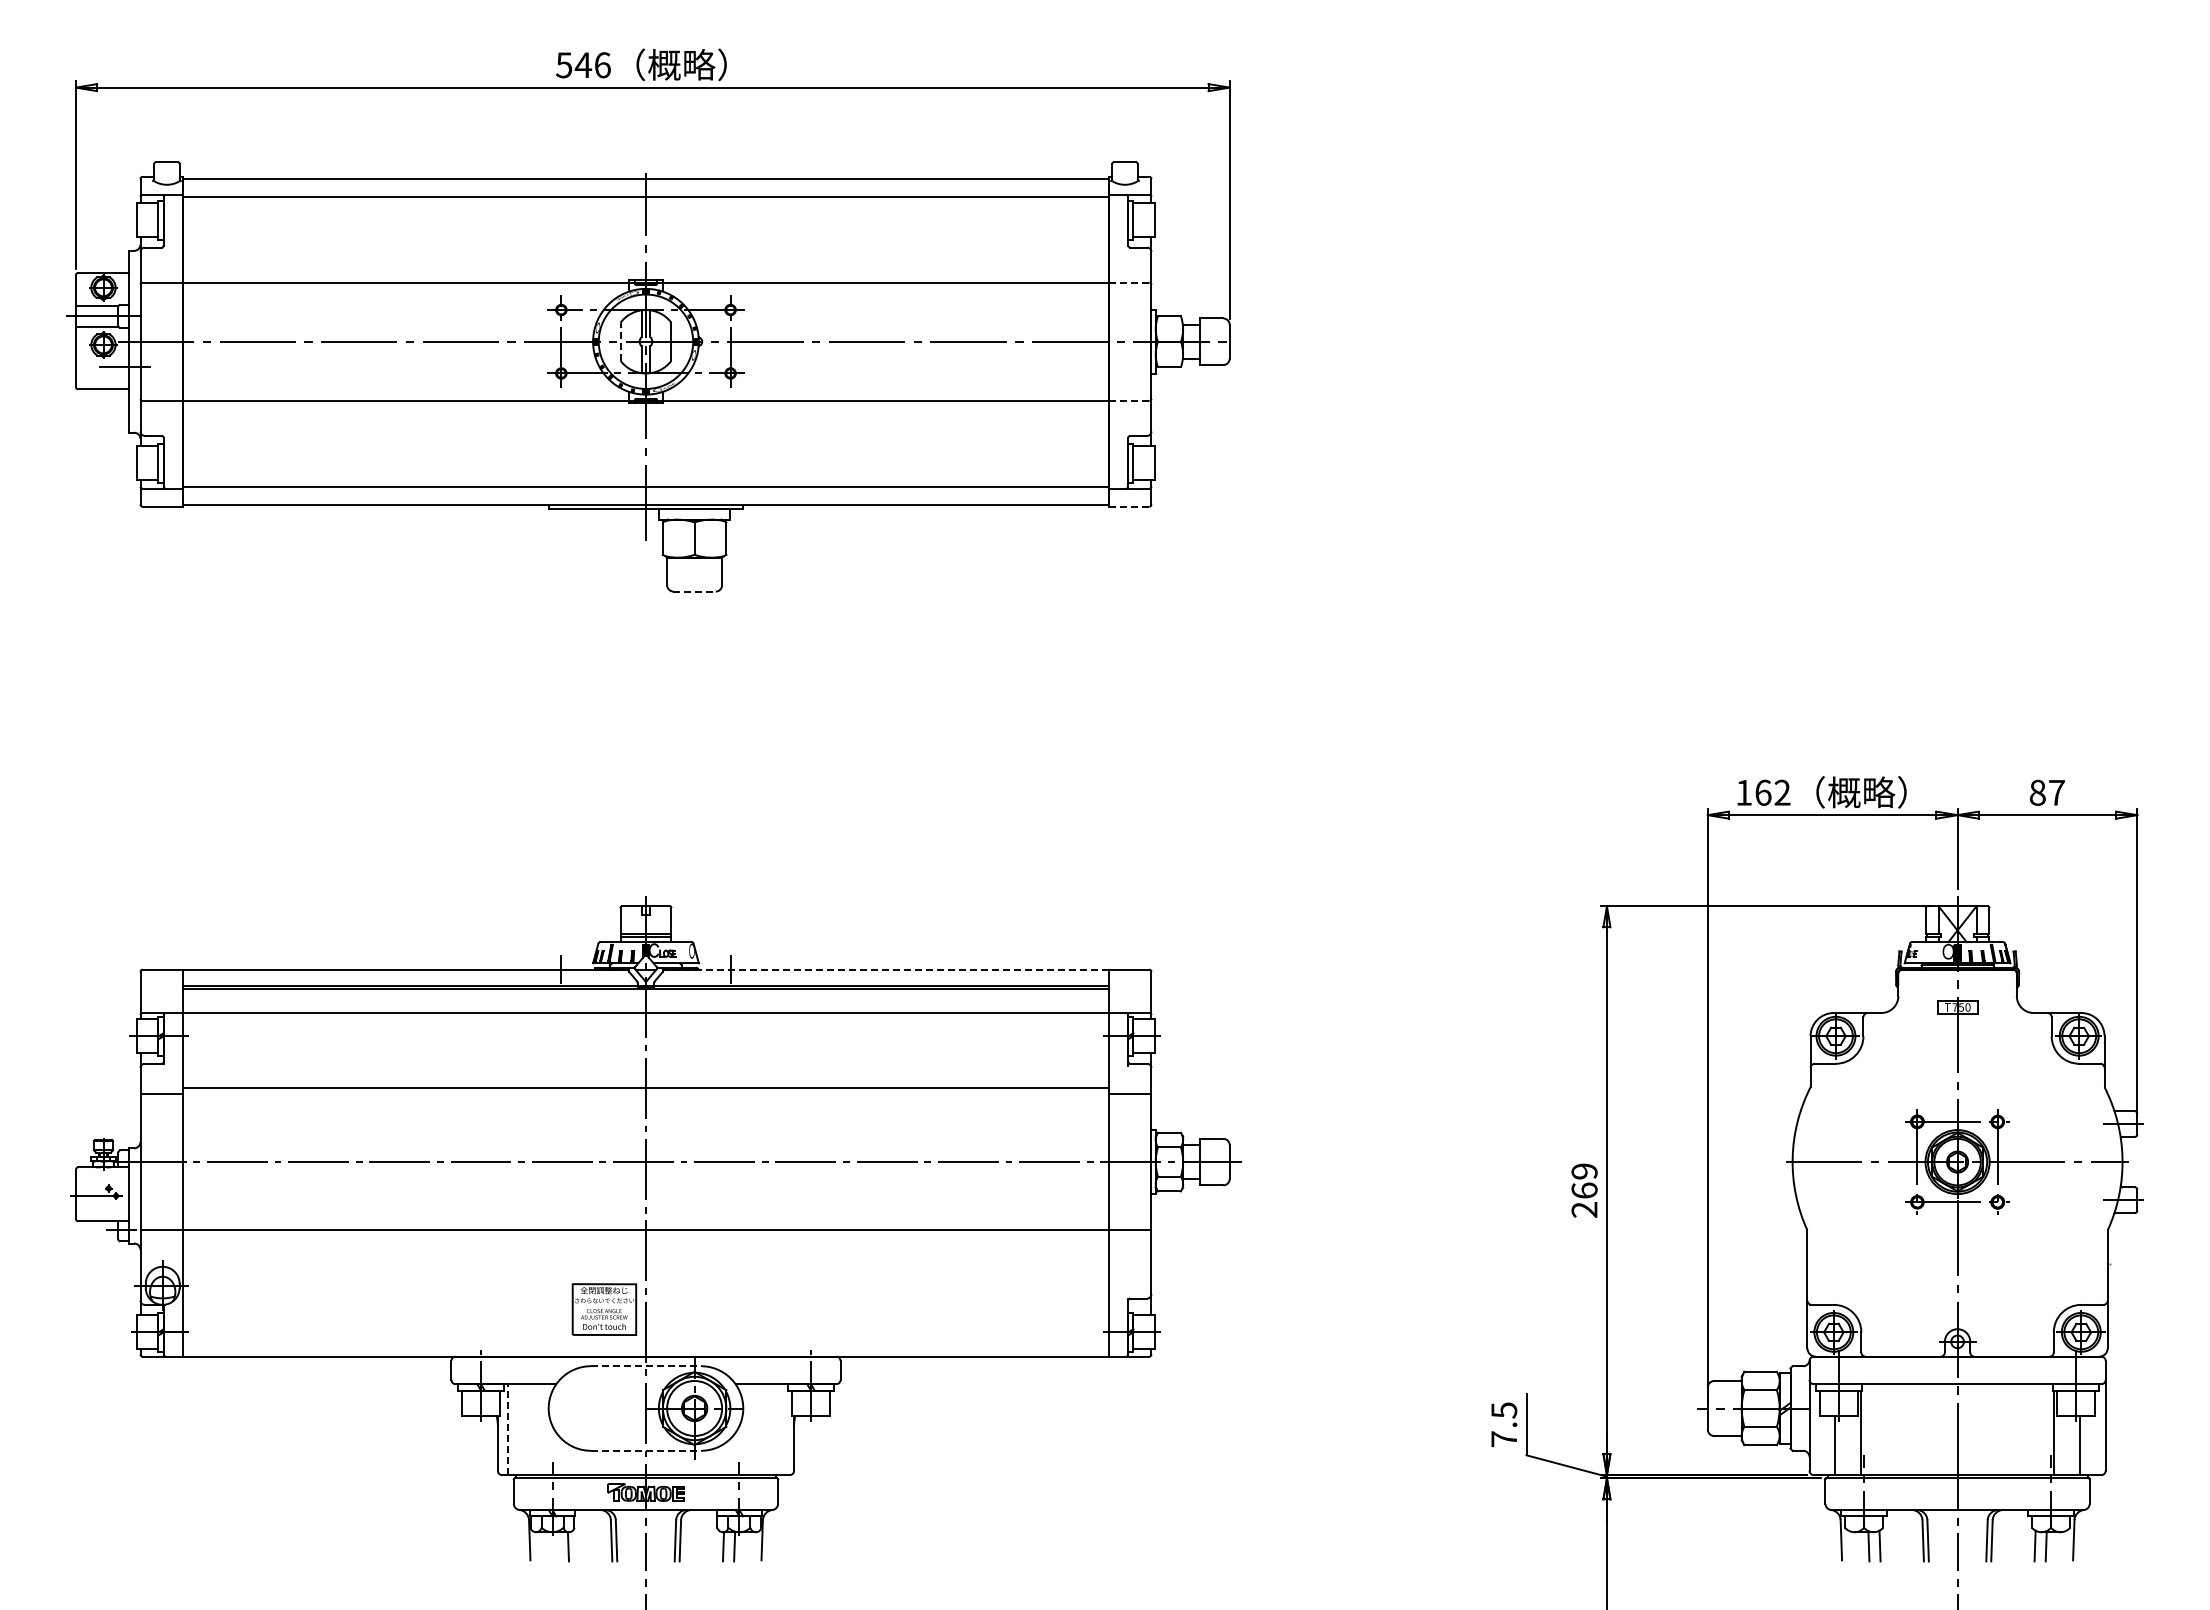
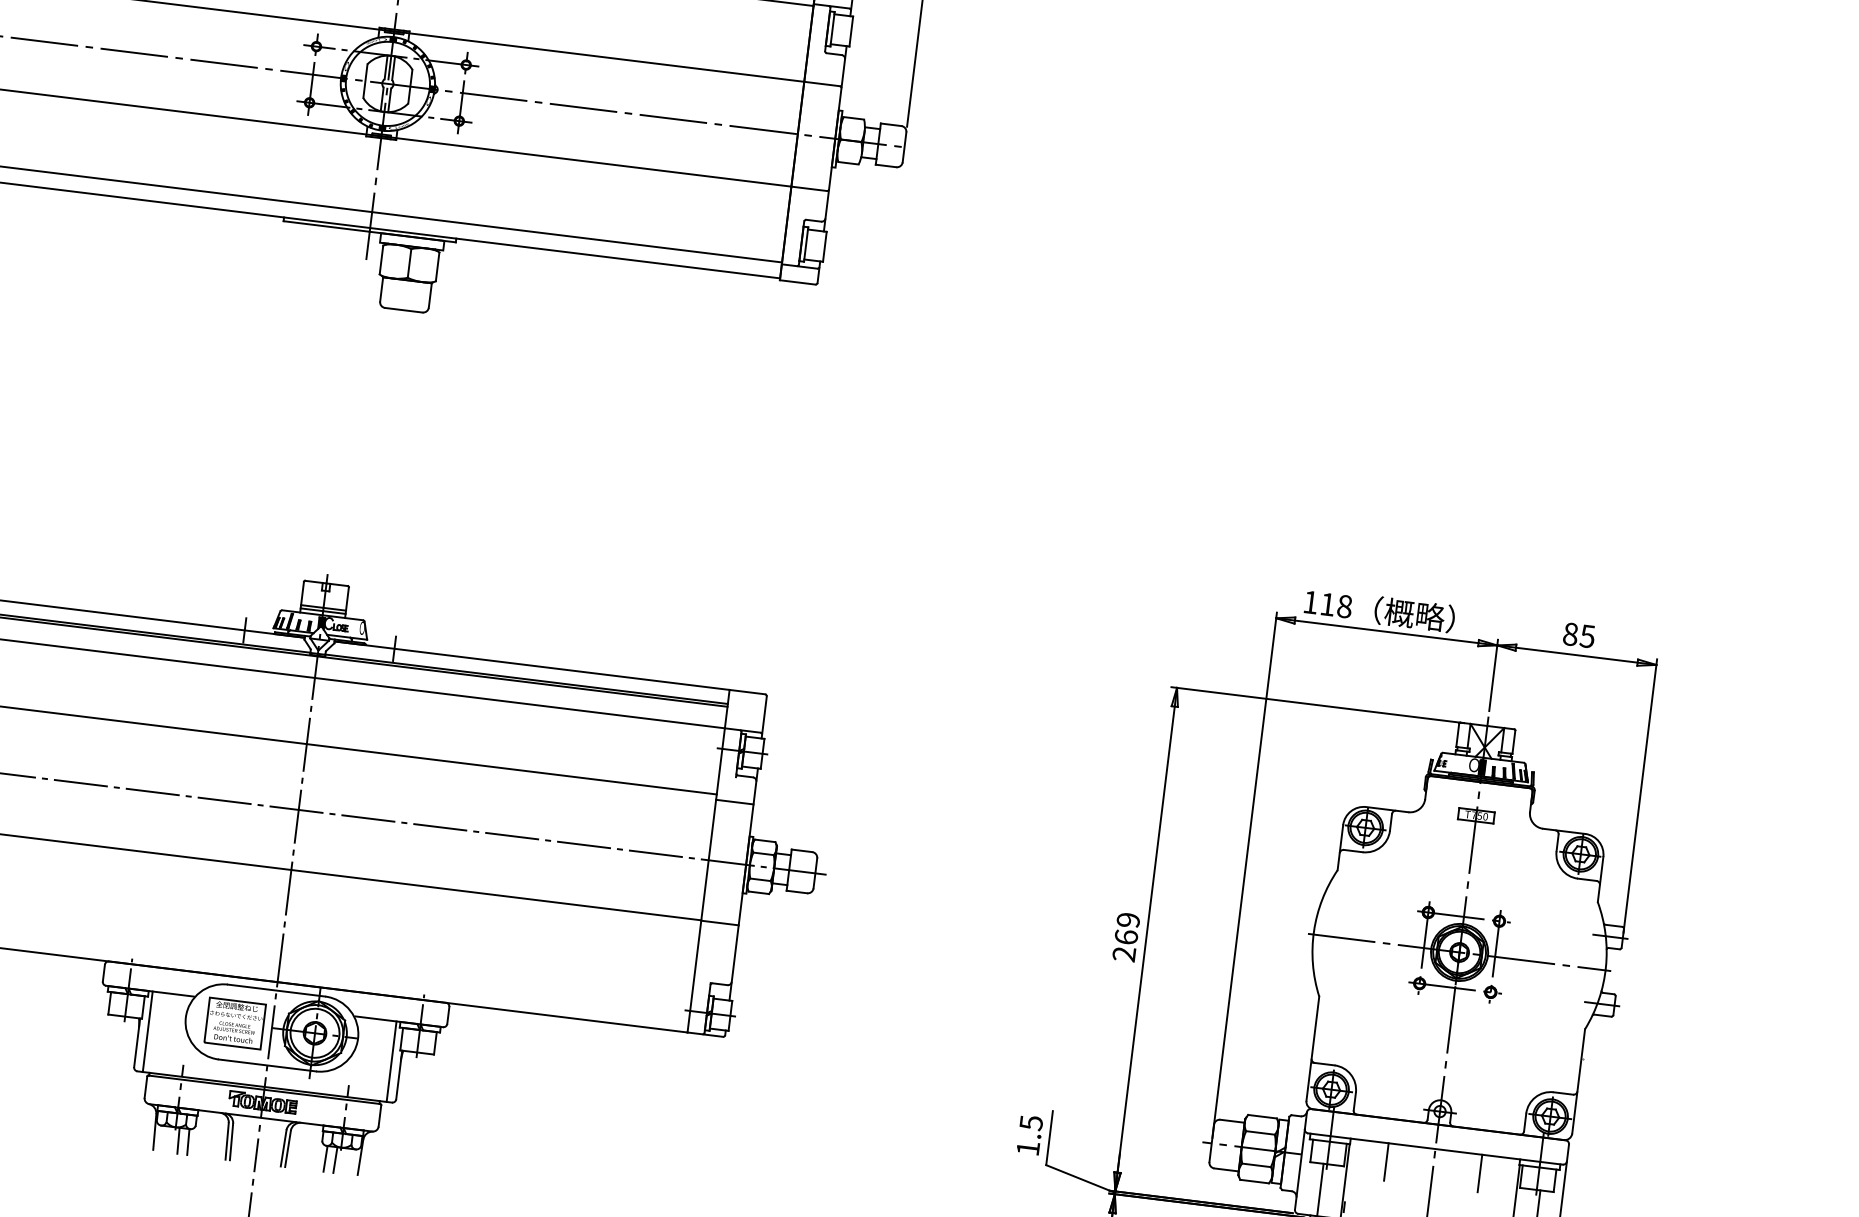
line: (1128, 282) -> (821, 83), dashed -> solid
line: (620, 341) -> (365, 80), dashed -> solid
line: (1128, 400) -> (808, 188), dashed -> solid
line: (1128, 506) -> (797, 282), dashed -> solid
line: (695, 591) -> (404, 310), dashed -> solid
text: (1772, 792) -> (1335, 605), 162 -> 118
text: (2056, 792) -> (1587, 636), 87 -> 85
line: (885, 969) -> (531, 665), dashed -> solid
part: (604, 1309) -> (235, 1023), moved
line: (645, 1366) -> (276, 990), dashed -> solid
line: (1904, 1405) -> (1386, 1162), added
line: (2010, 1405) -> (1479, 1173), added
line: (508, 1429) -> (148, 1031), dashed -> solid
line: (783, 1429) -> (391, 1061), added
text: (1503, 1439) -> (1027, 1148), 7.5 -> 1.5
line: (645, 1450) -> (266, 1065), dashed -> solid
line: (556, 1546) -> (177, 1140), added

